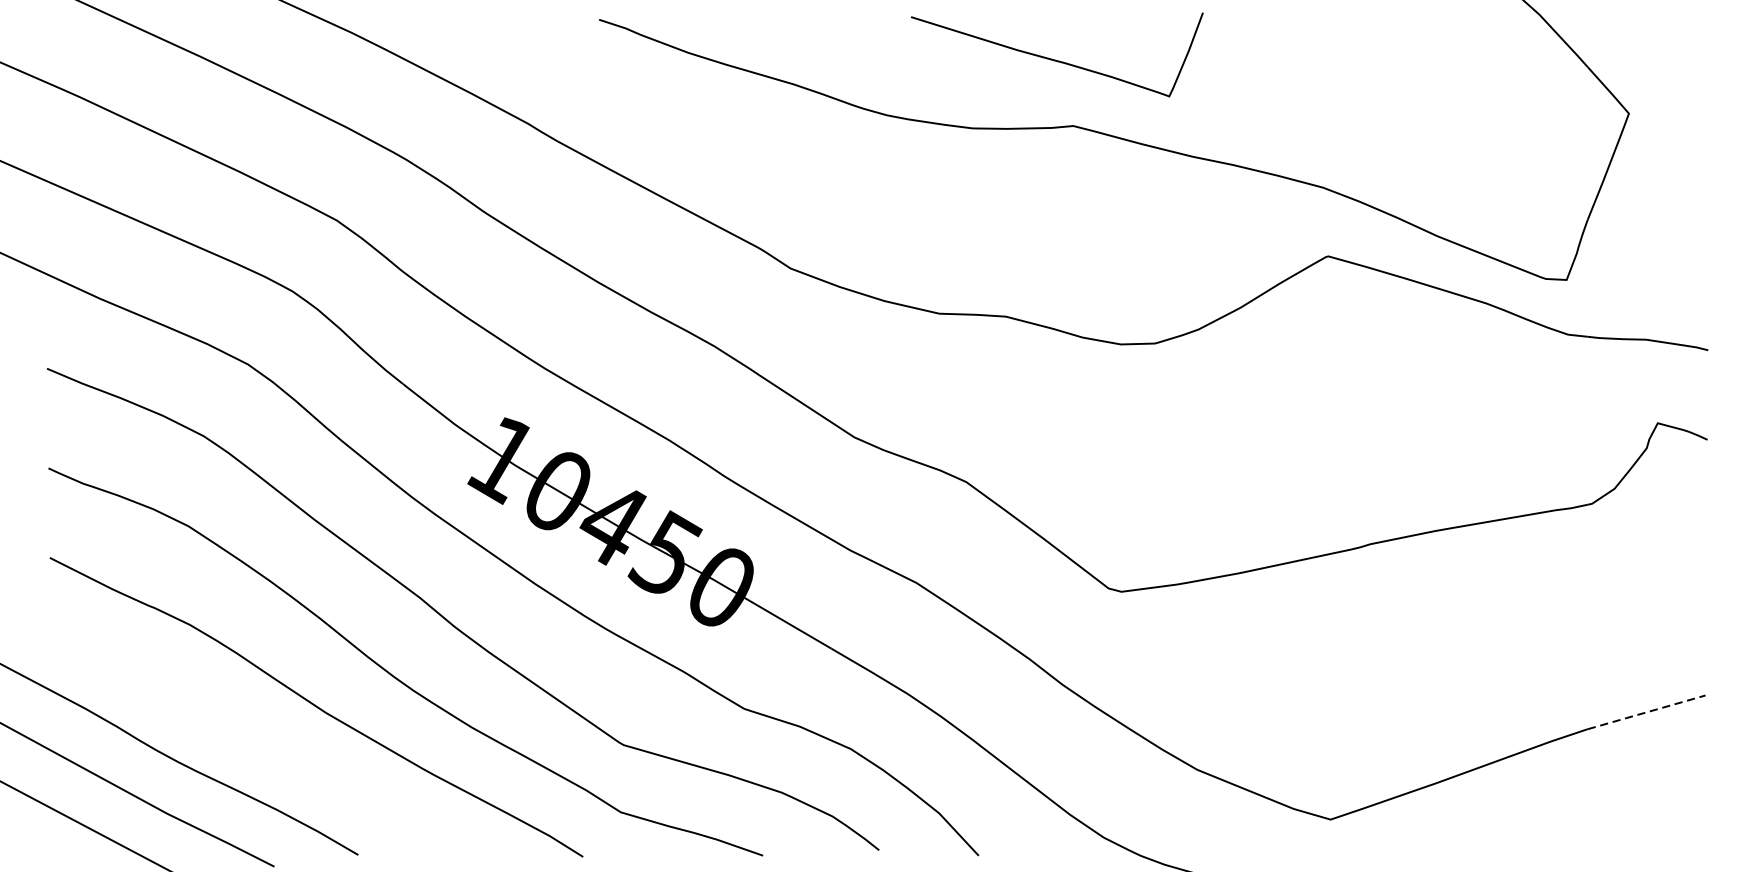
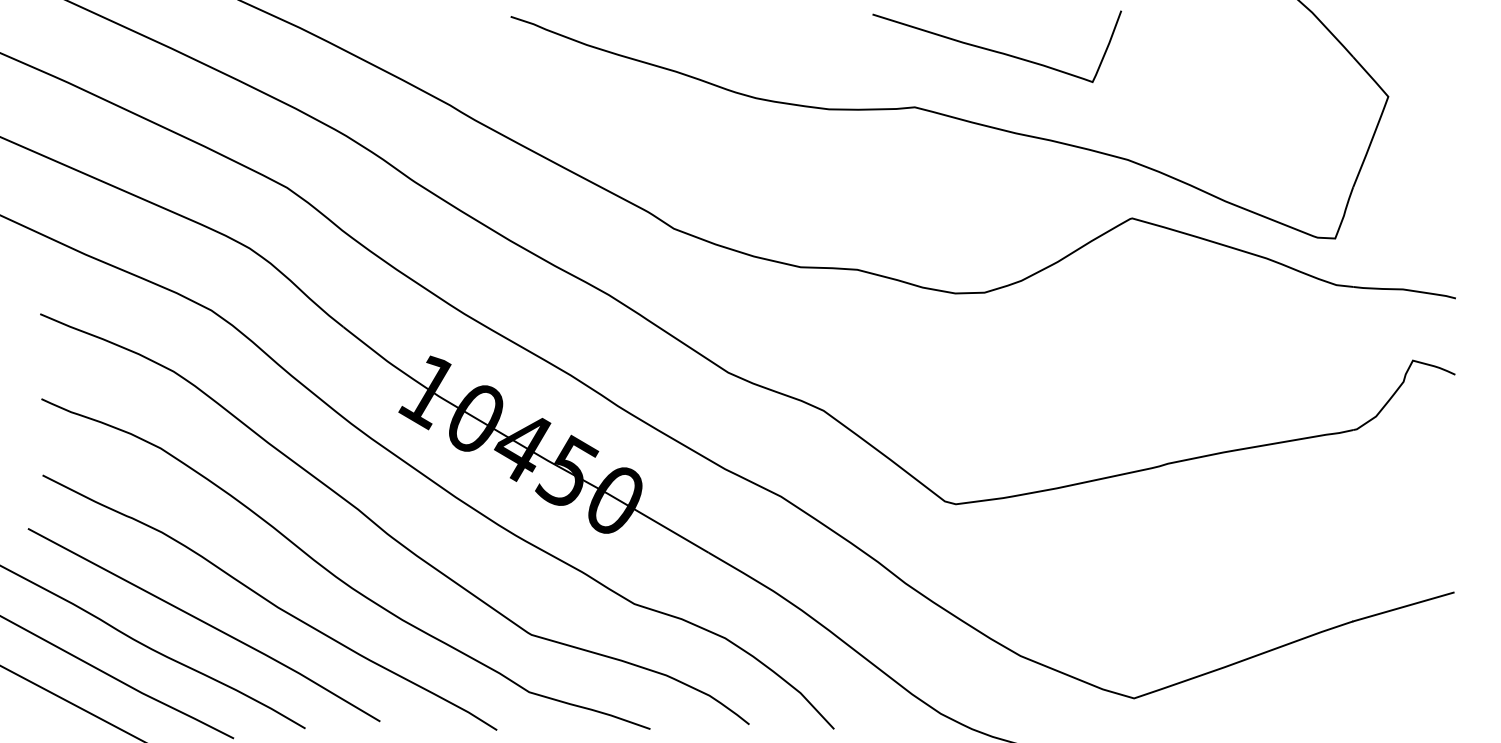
curve: (1056, 59) -> (996, 50), moved
line: (1646, 711) -> (1403, 606), dashed -> solid
line: (239, 731) -> (204, 623), added

